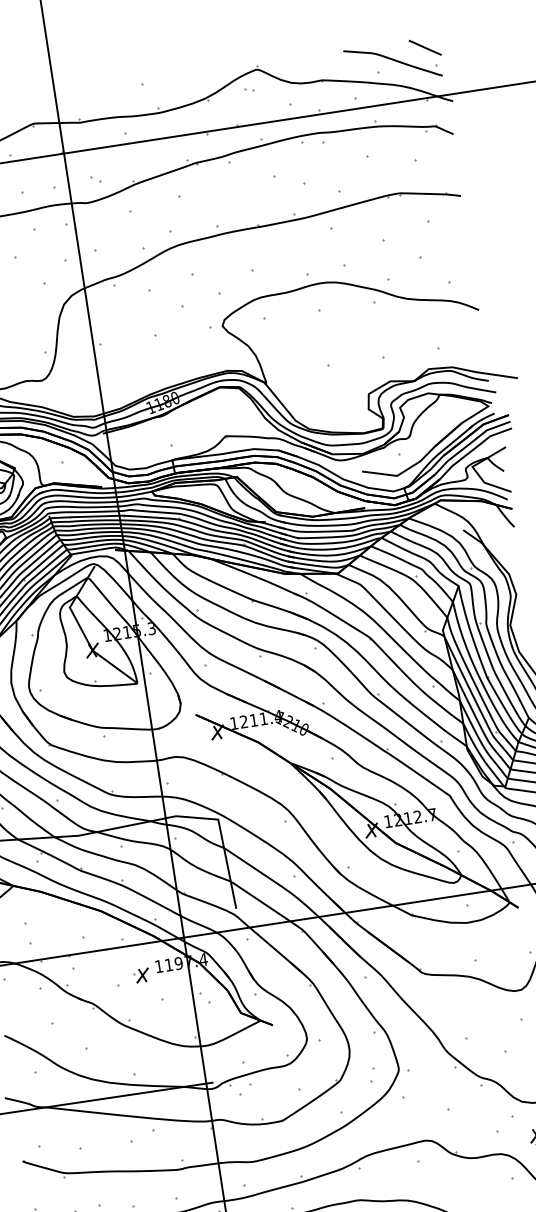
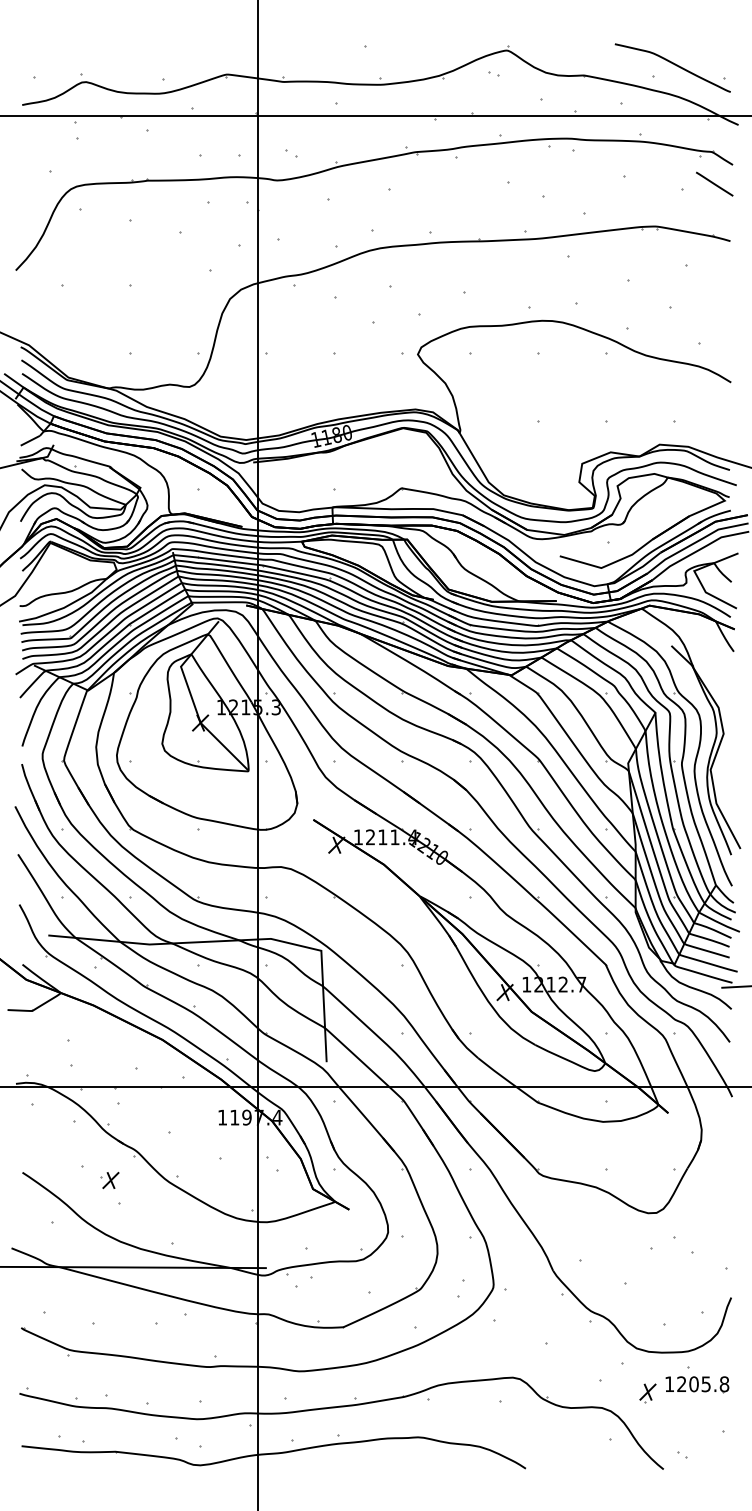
line: (424, 47) -> (714, 183), moved
part: (141, 975) -> (109, 1180), moved

